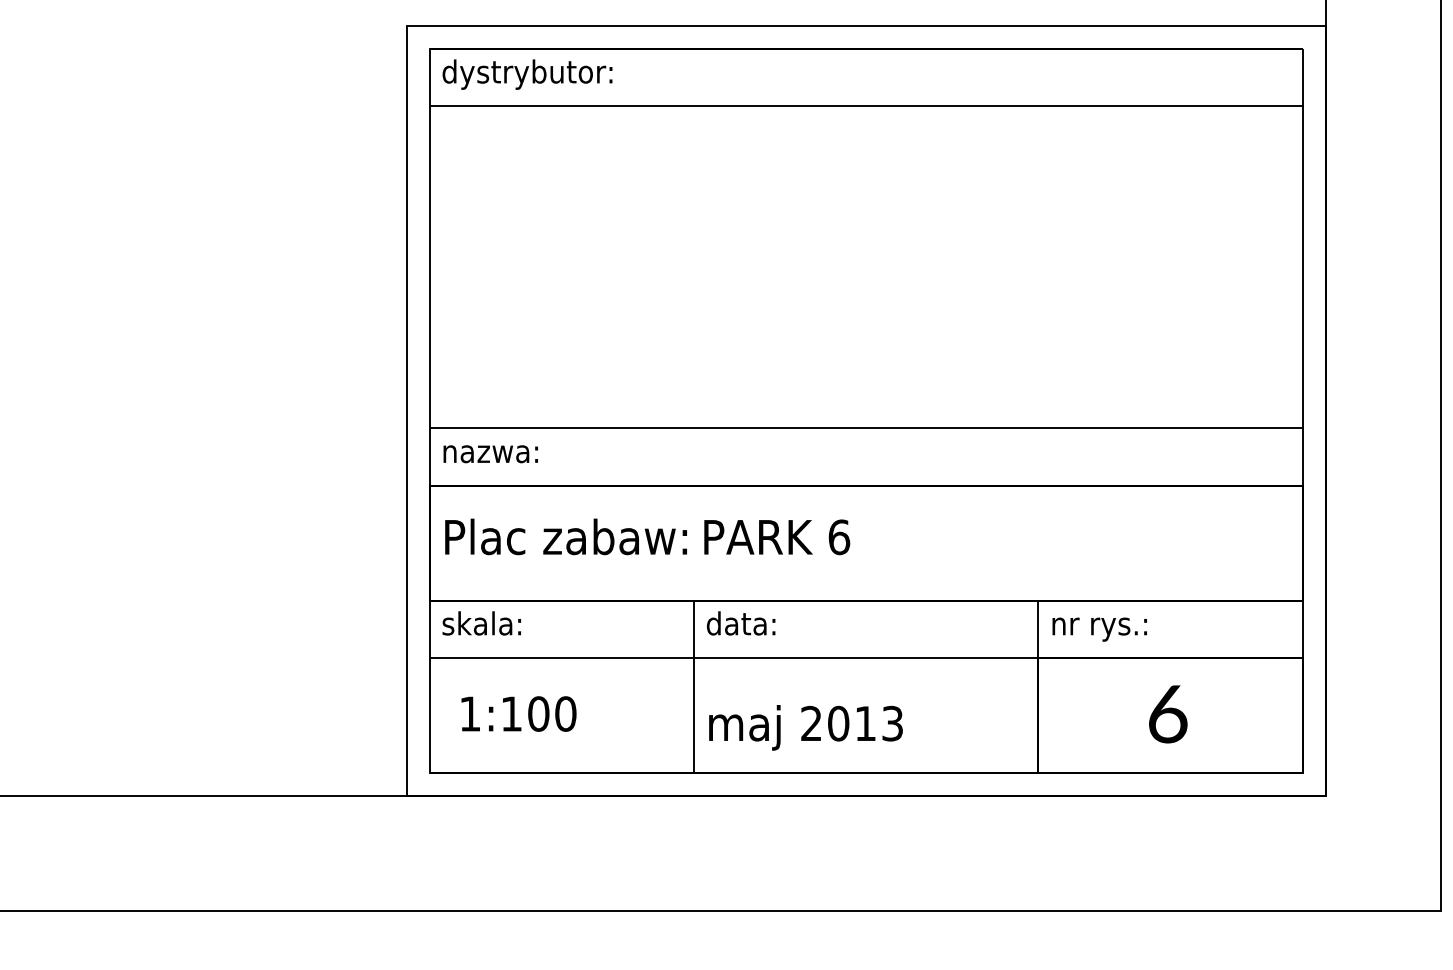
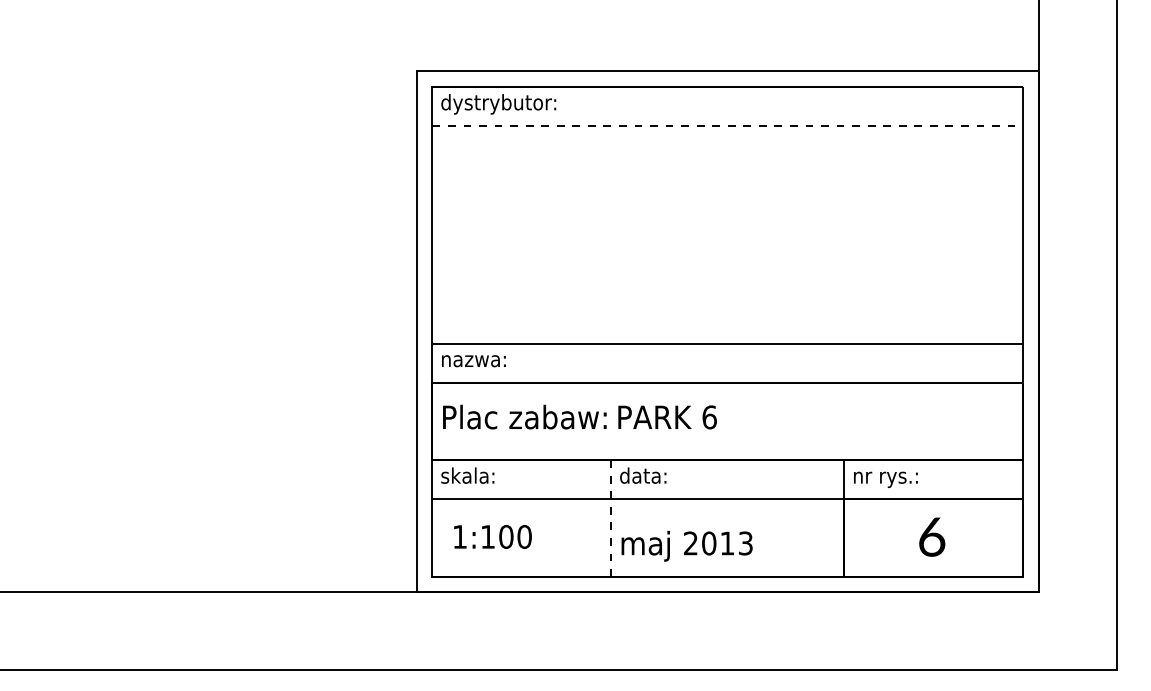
line: (867, 105) -> (728, 125), solid -> dashed
line: (694, 688) -> (611, 519), solid -> dashed

